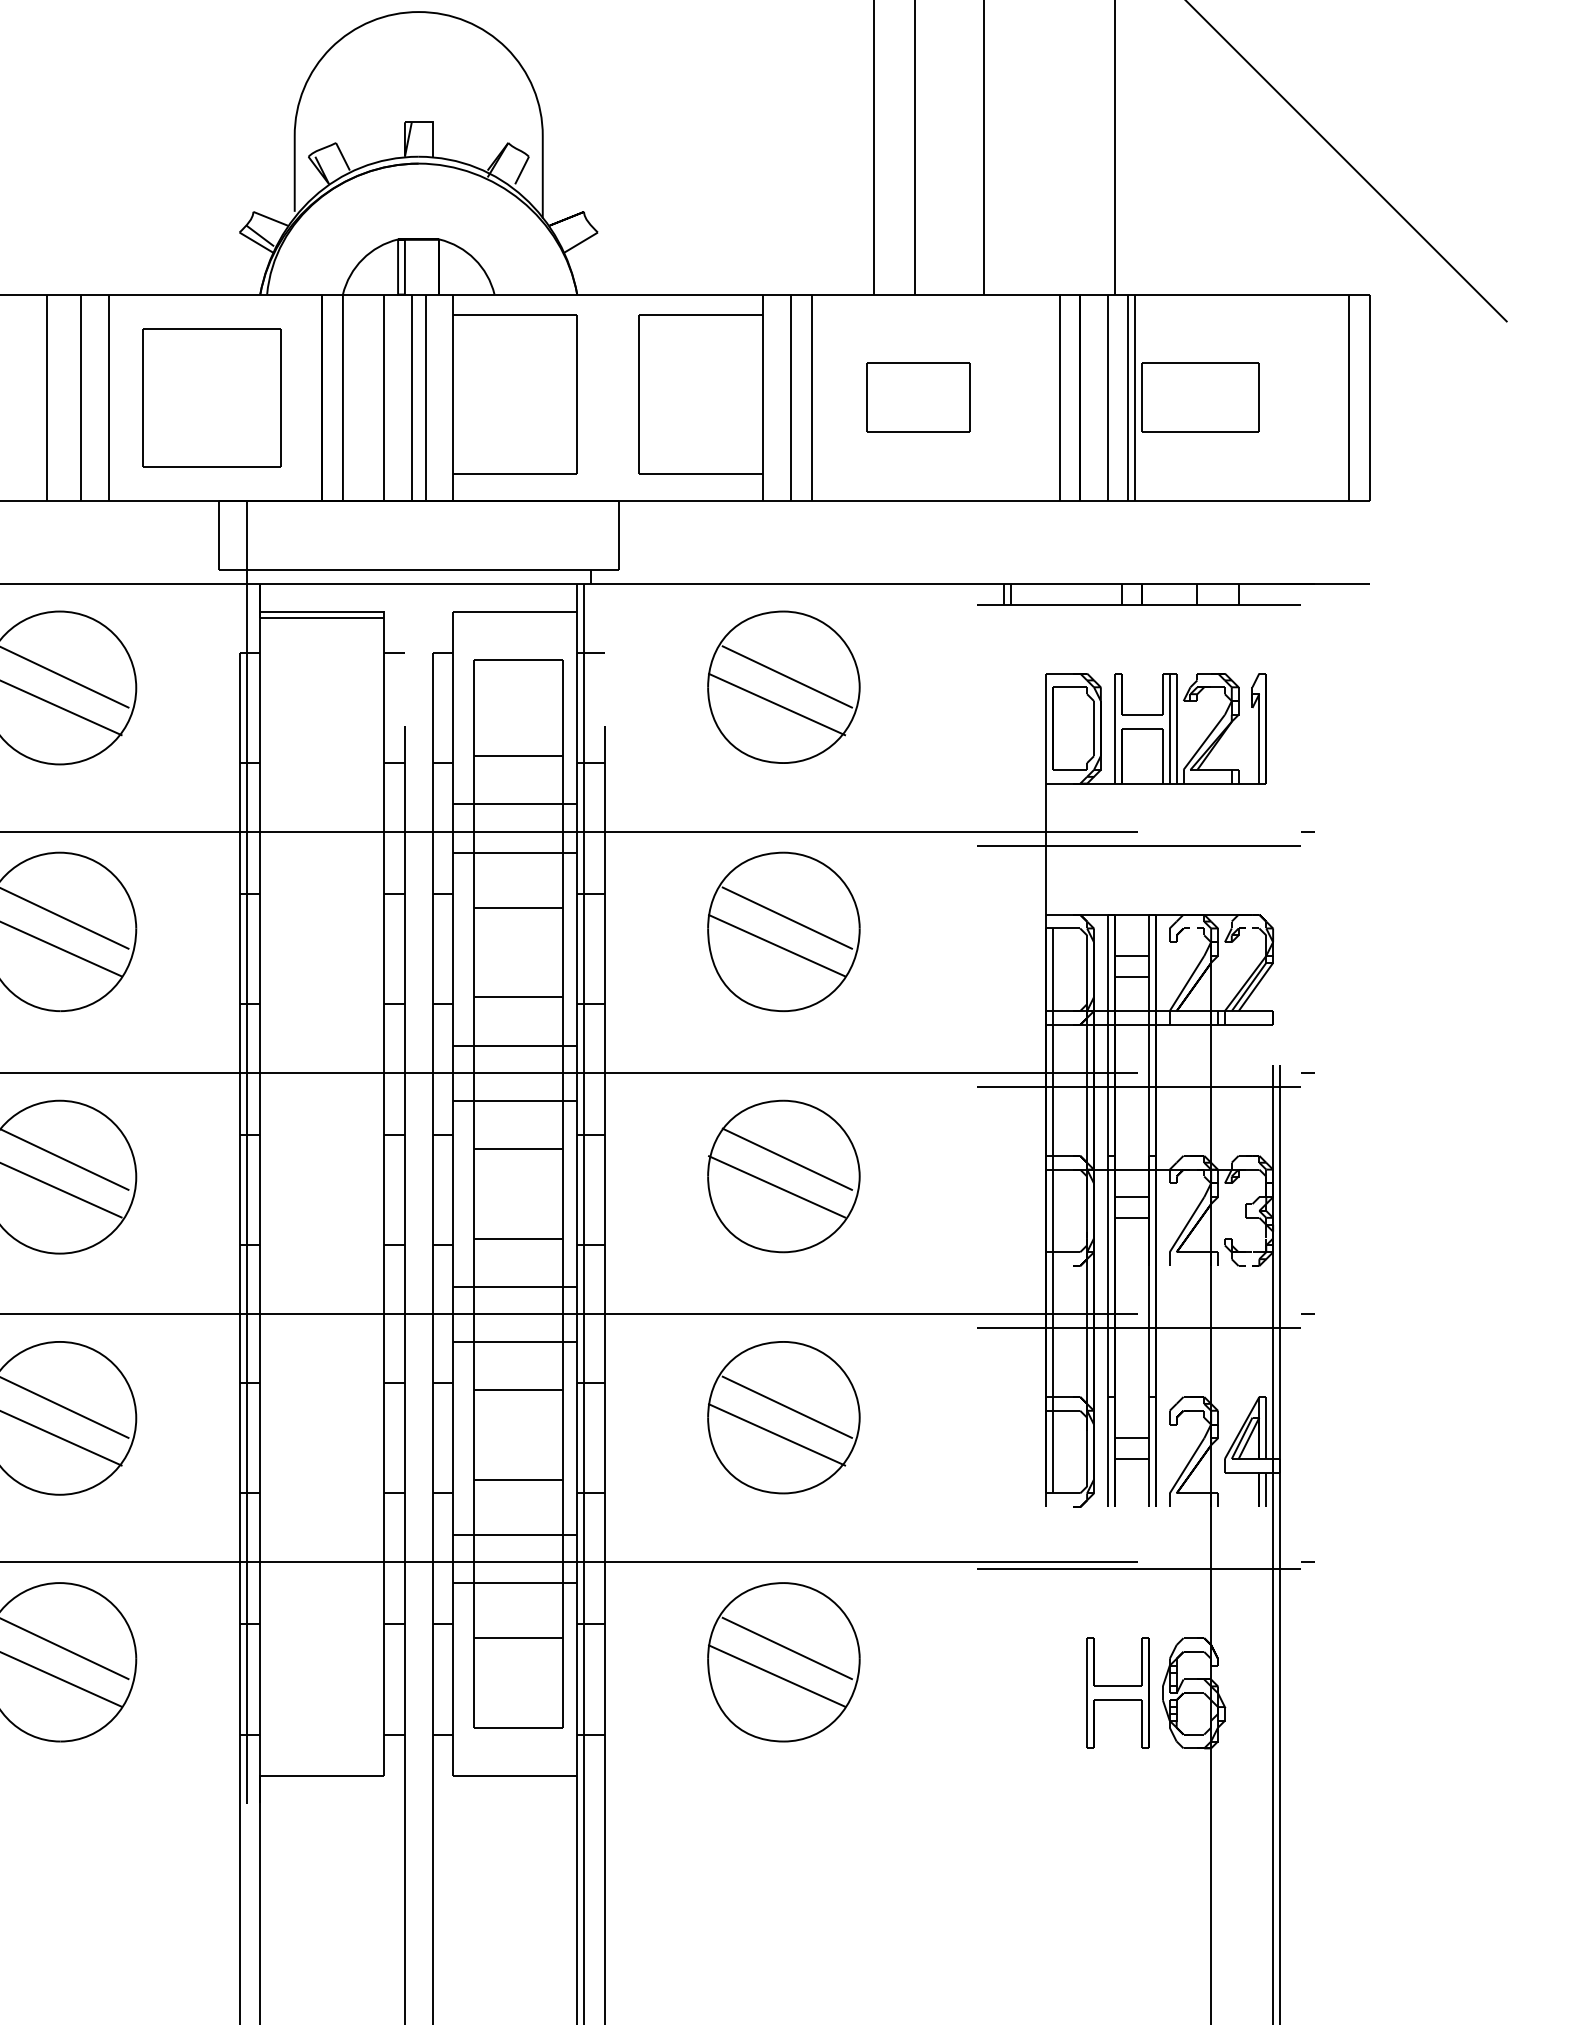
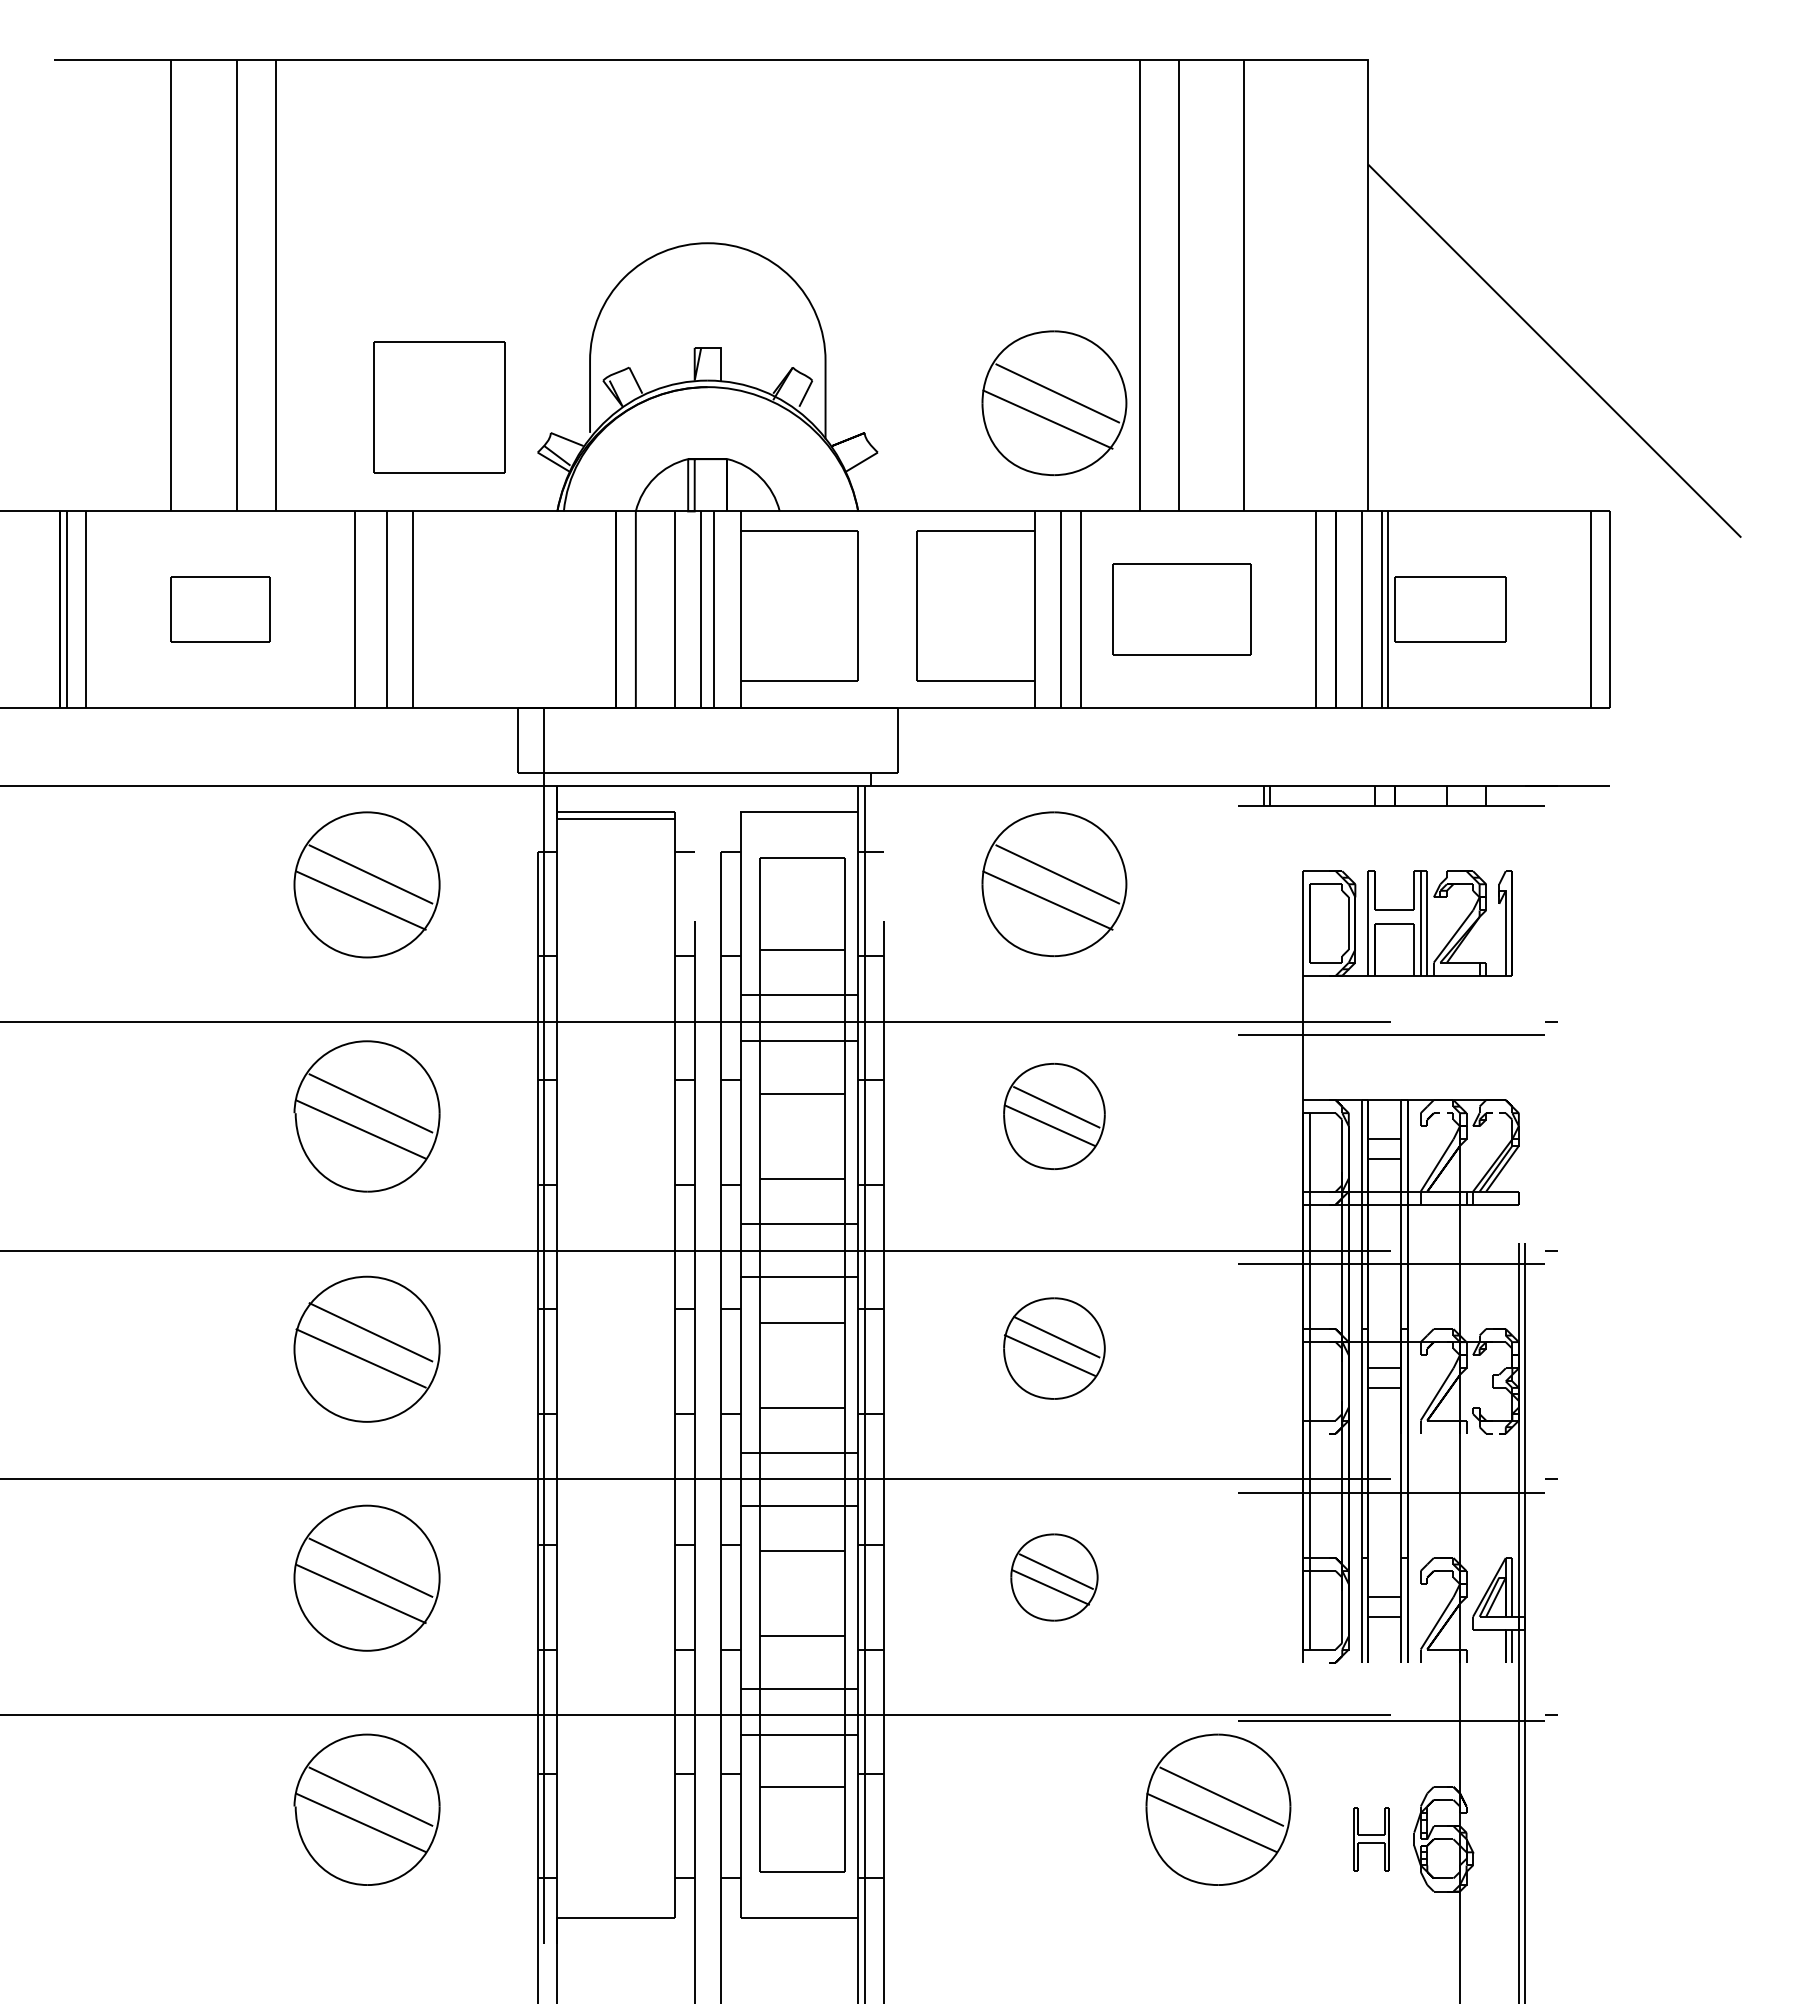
part: (783, 180) -> (1054, 403), added
part: (211, 397) -> (439, 407), moved
part: (917, 397) -> (1181, 609), size x1.4
part: (783, 931) -> (1054, 1116), size x0.7
part: (783, 1176) -> (1054, 1348), size x0.7
part: (783, 1417) -> (1054, 1577), size x0.6
part: (783, 1661) -> (1218, 1809), moved
part: (1117, 1693) -> (1371, 1839), size x0.6

